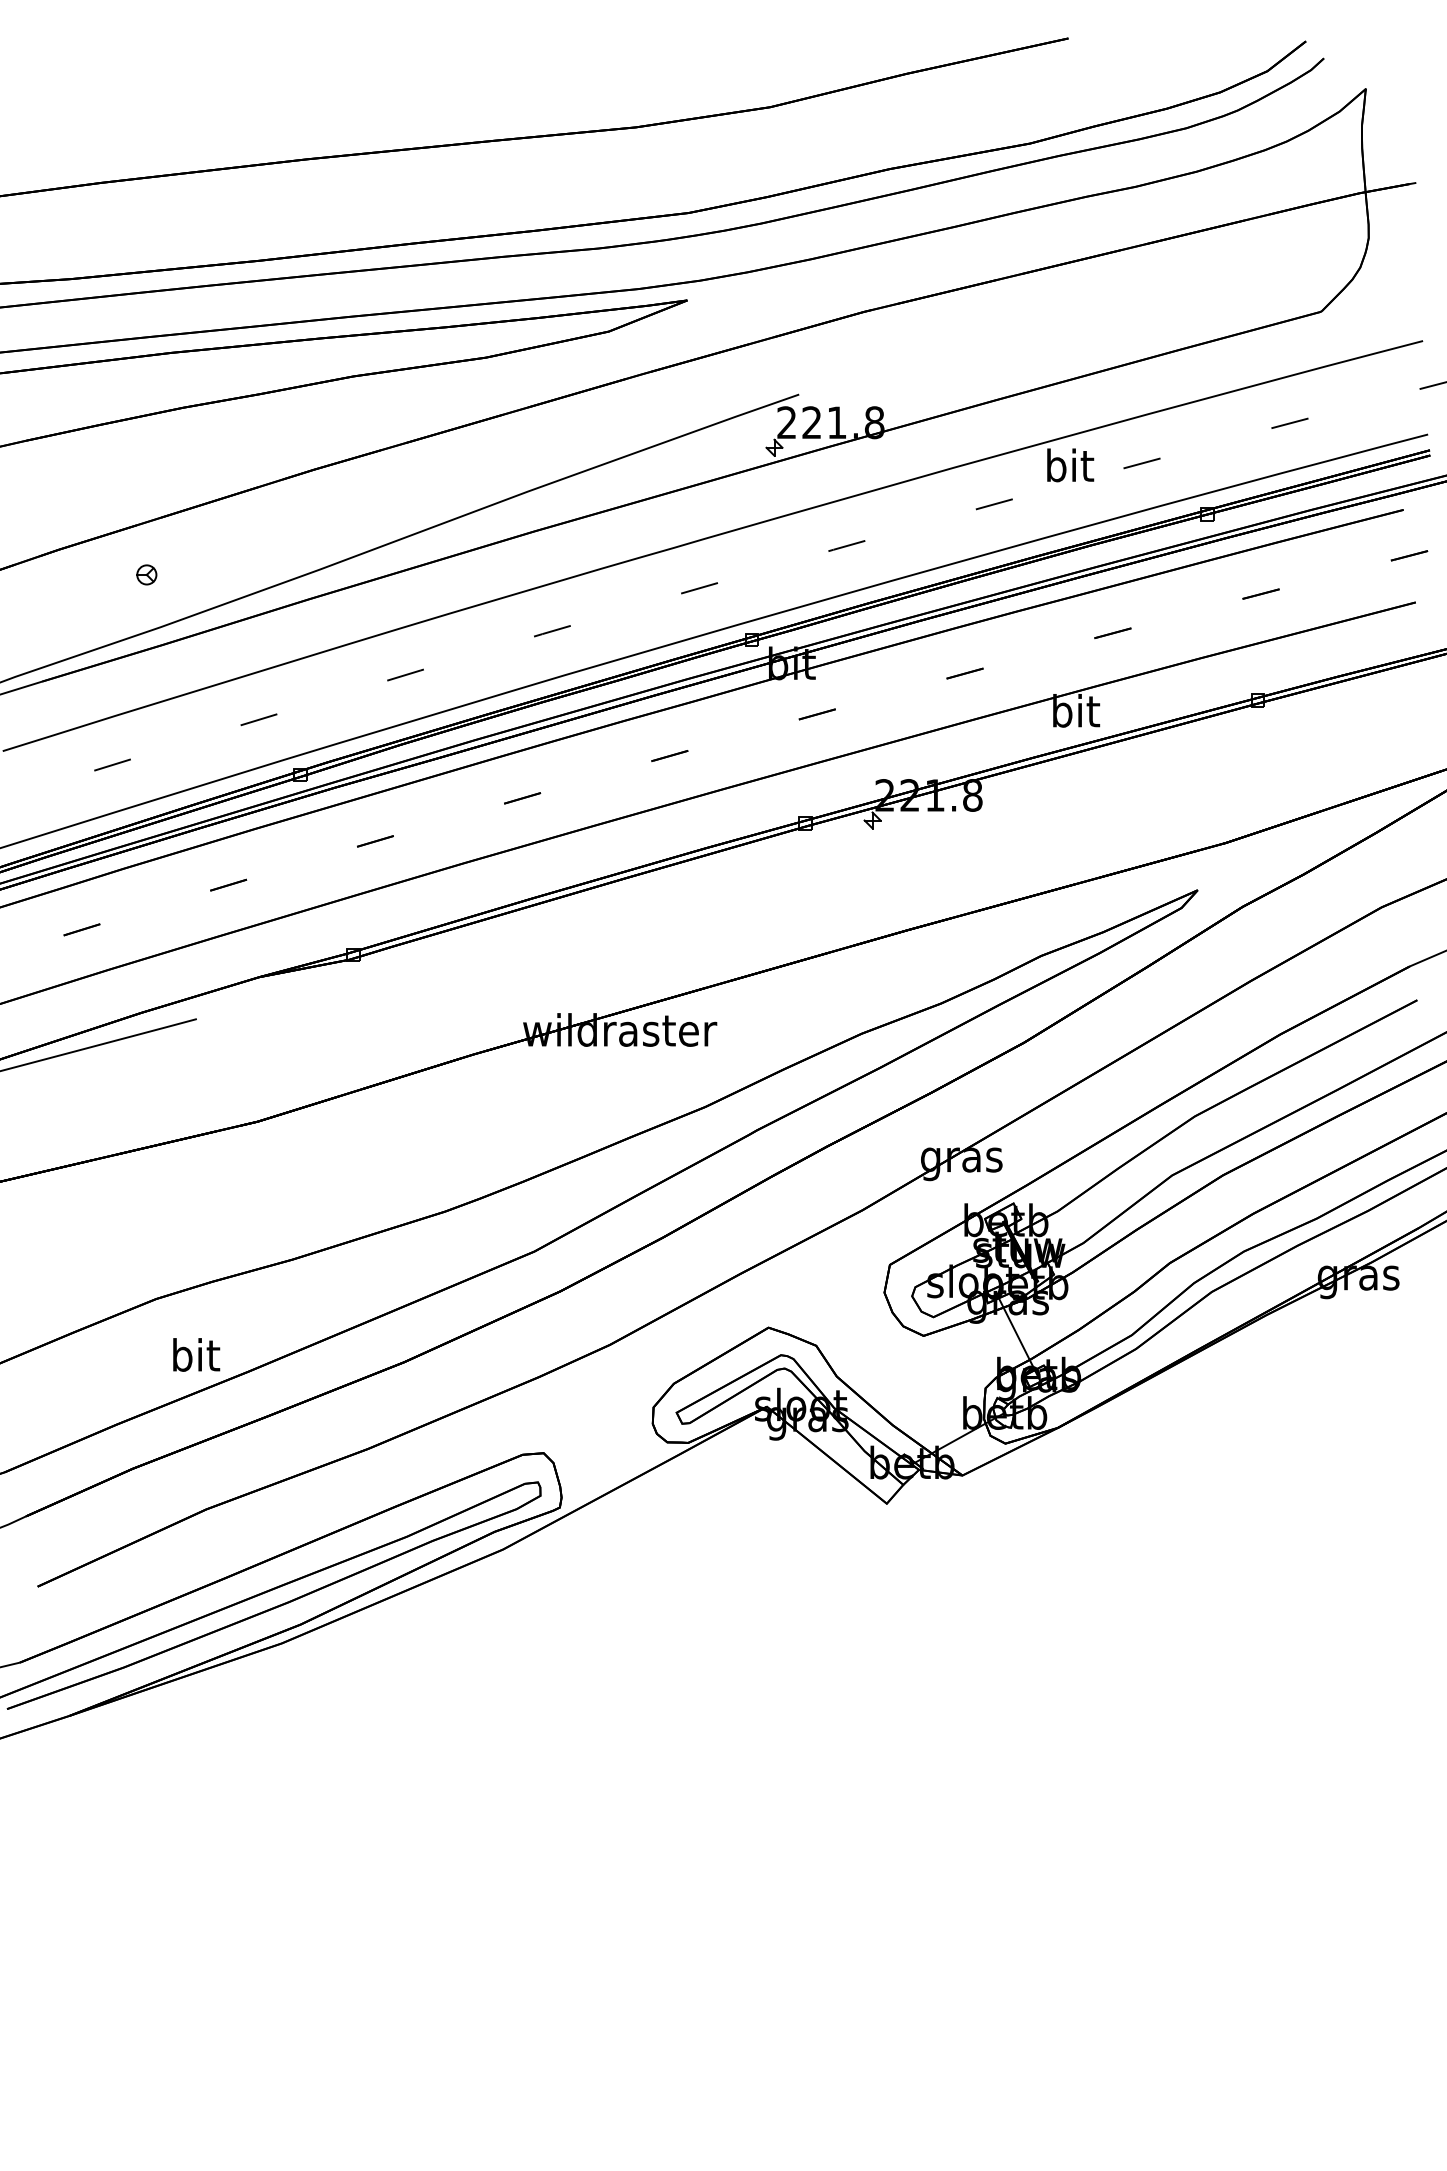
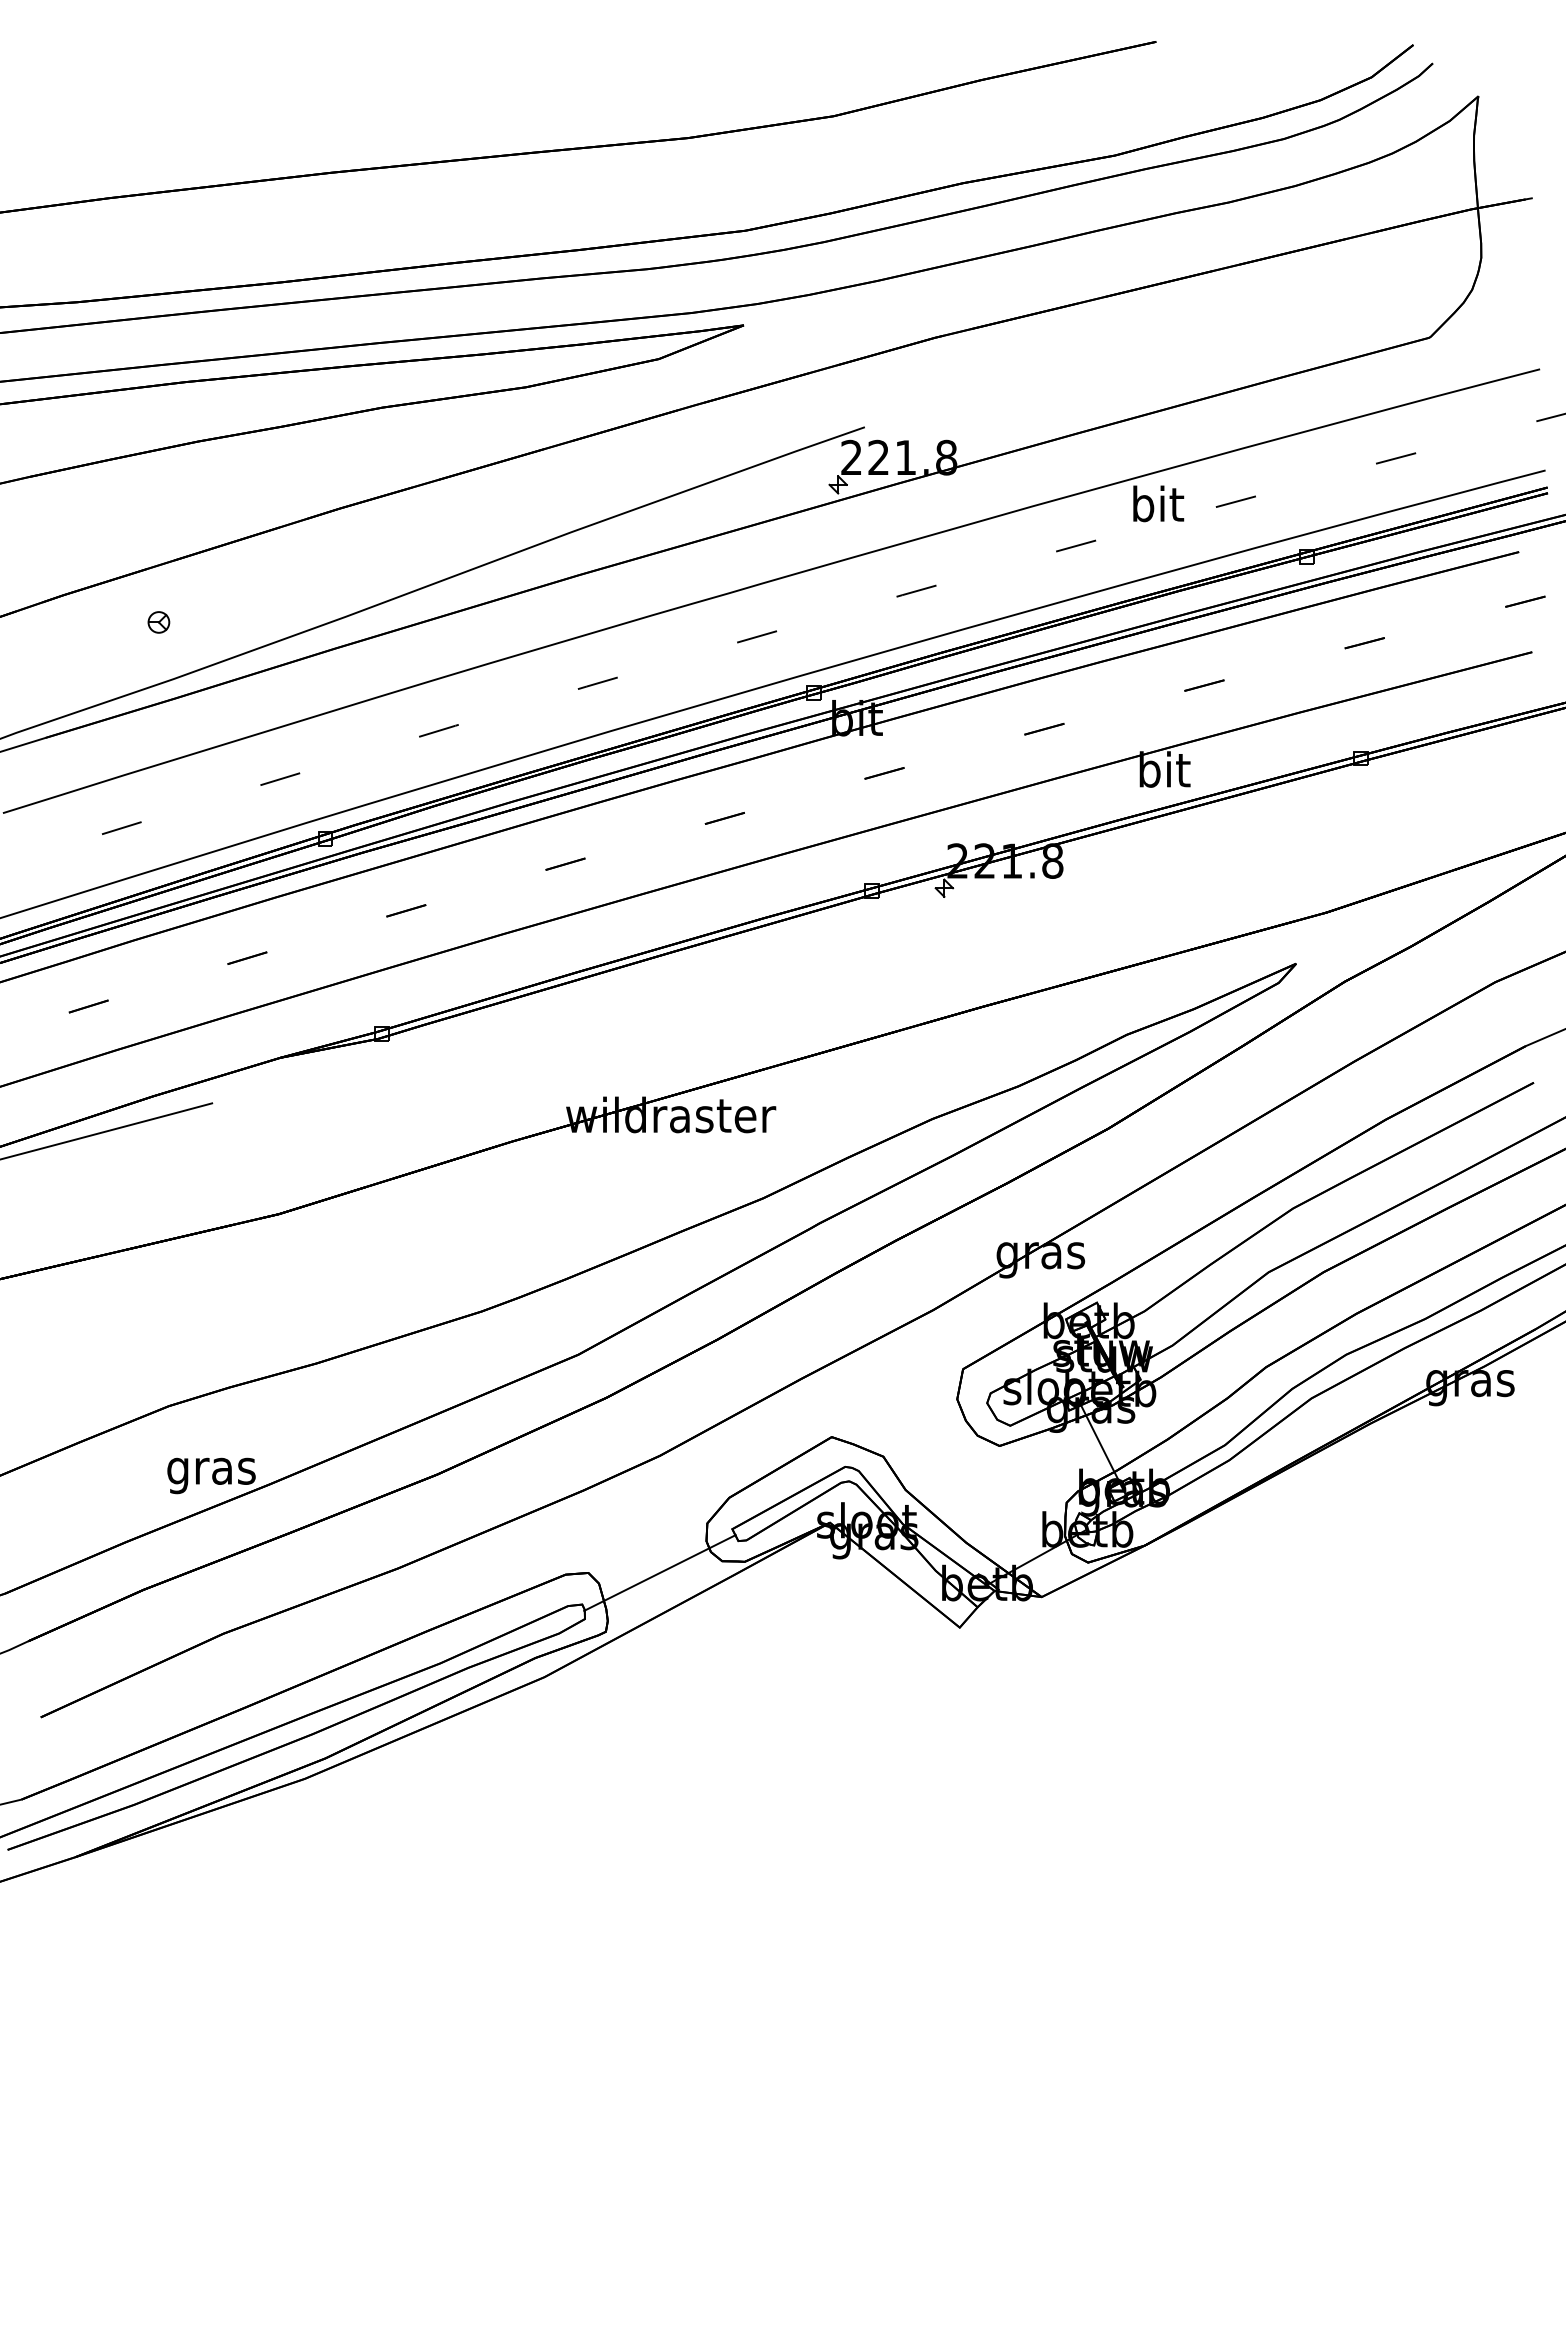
text: (195, 1359) -> (211, 1471), bit -> gras
line: (609, 1452) -> (659, 1572), added

